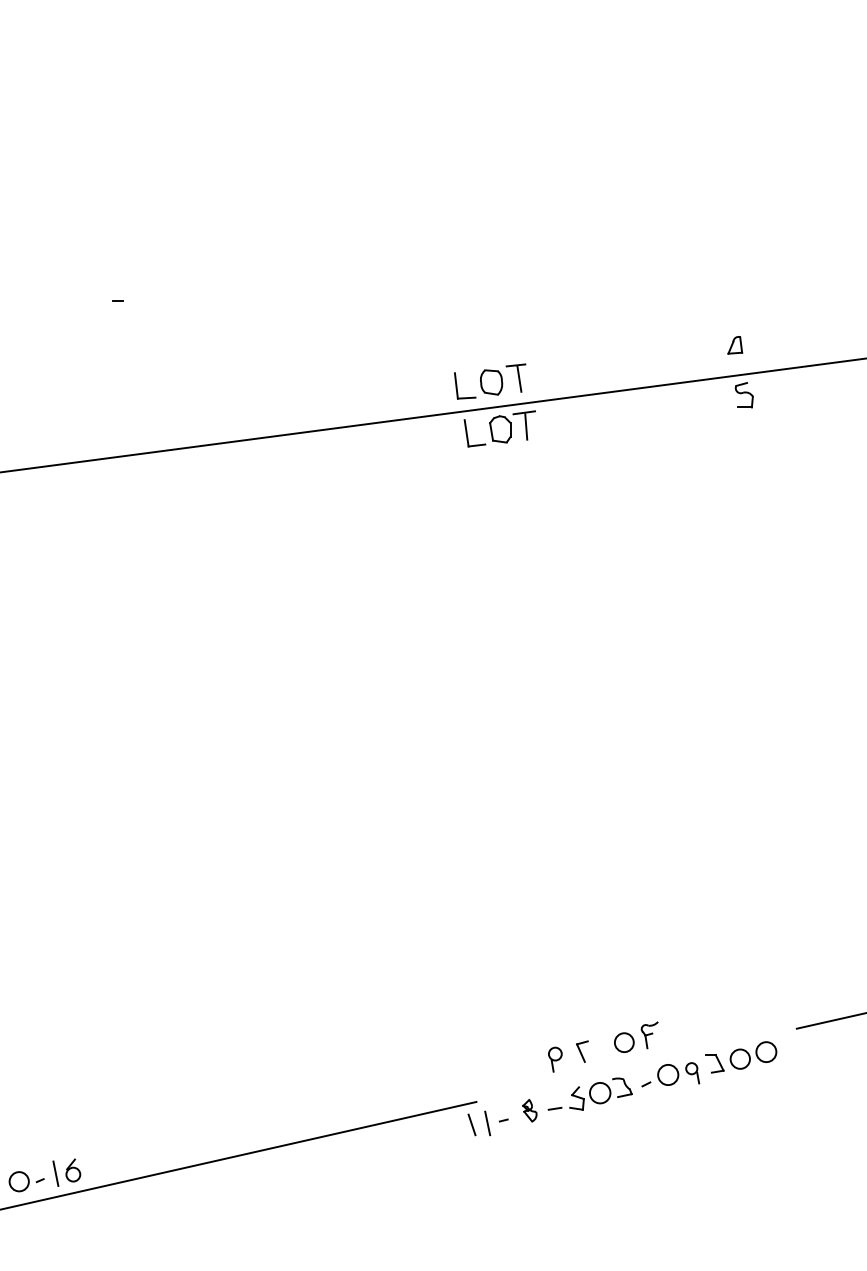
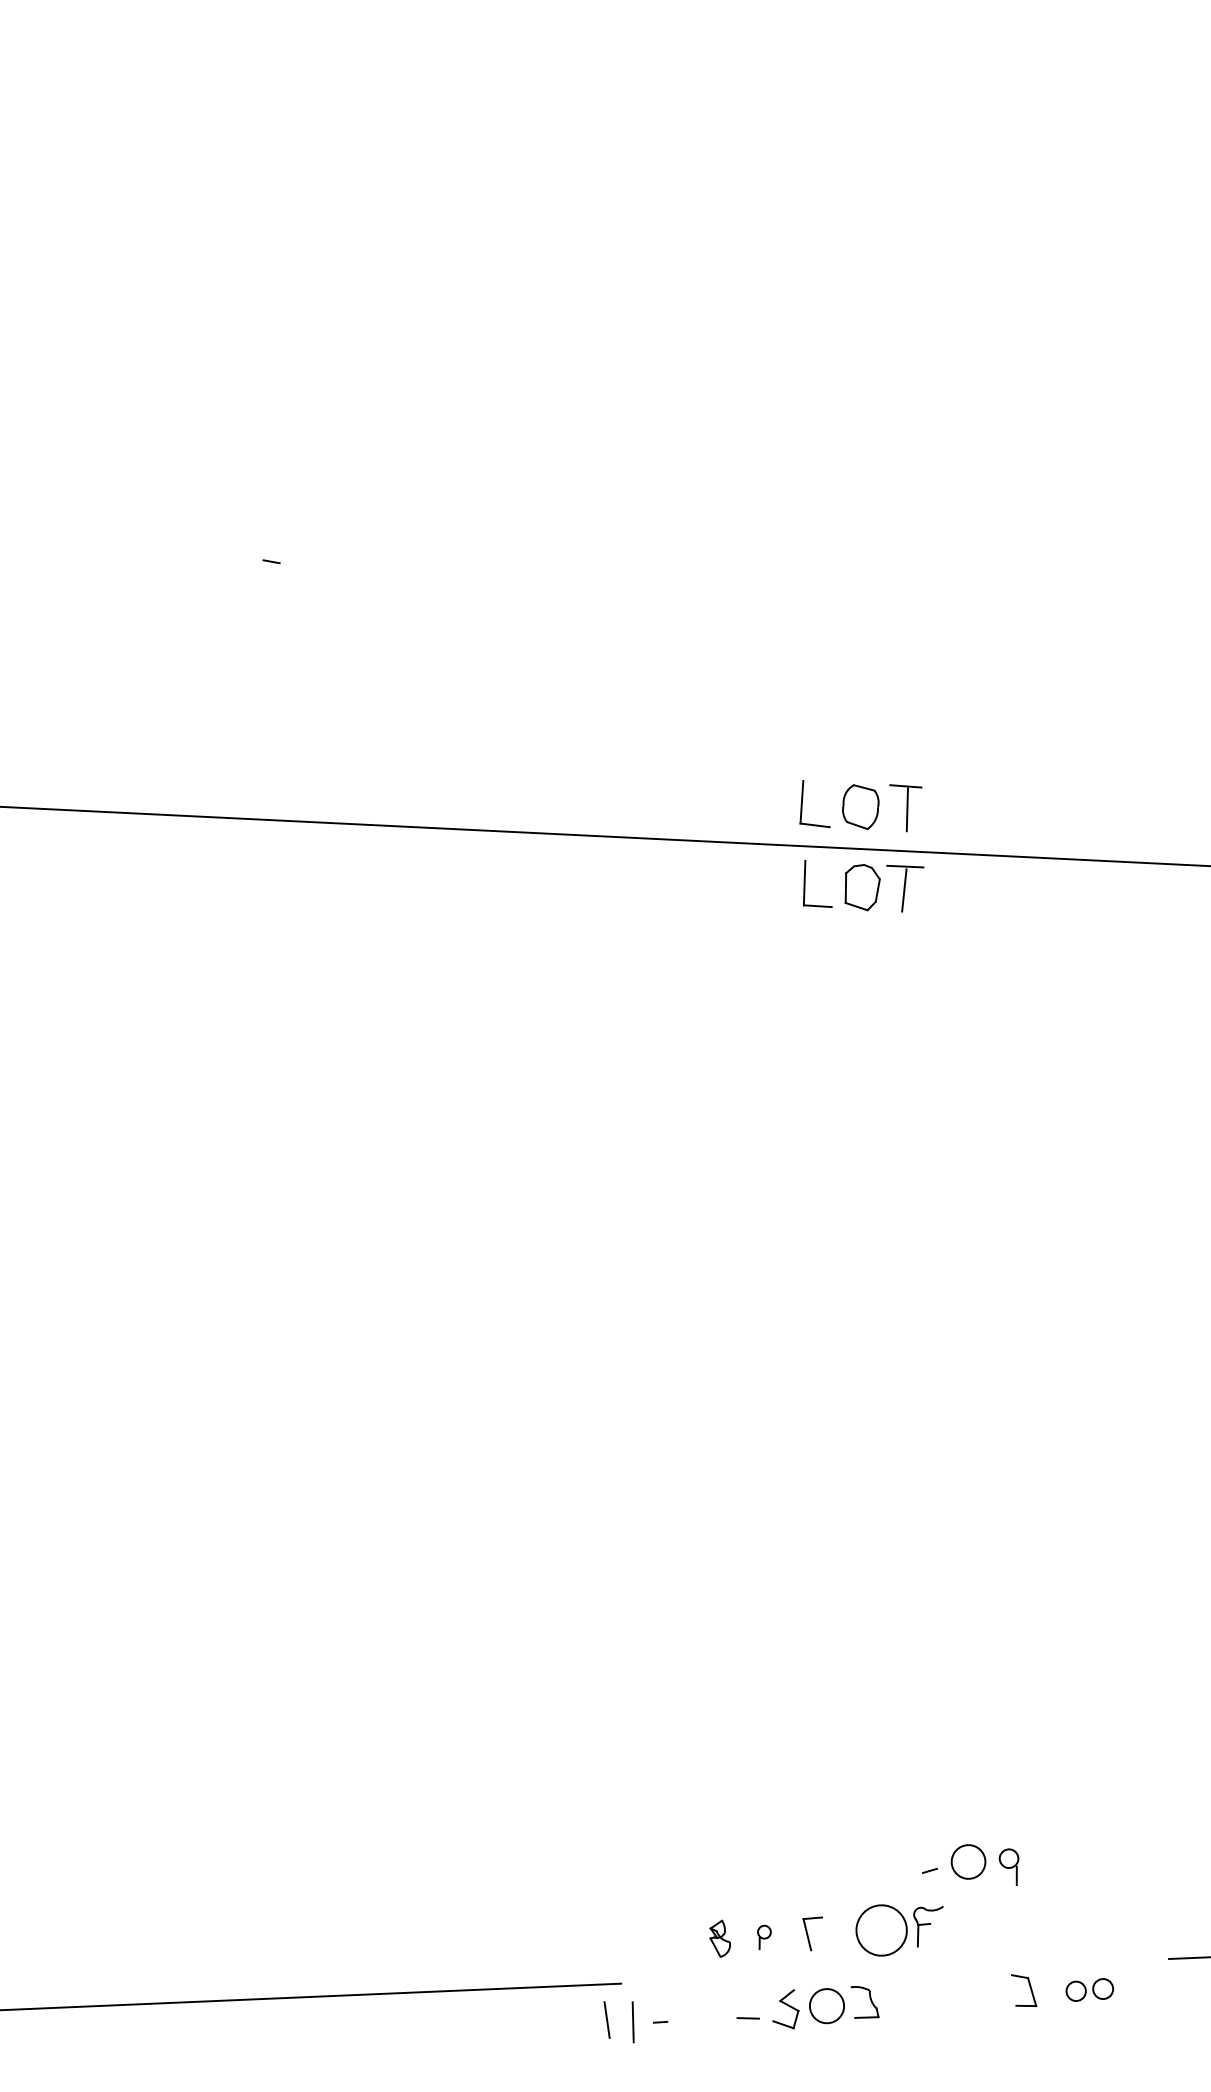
circle: (623, 1042) -> (880, 1929), size x1.6
part: (753, 1055) -> (1089, 1990), size x0.6
part: (555, 1059) -> (763, 1937), size x0.6
part: (670, 1074) -> (972, 1861), moved
part: (529, 1110) -> (719, 1937), moved

